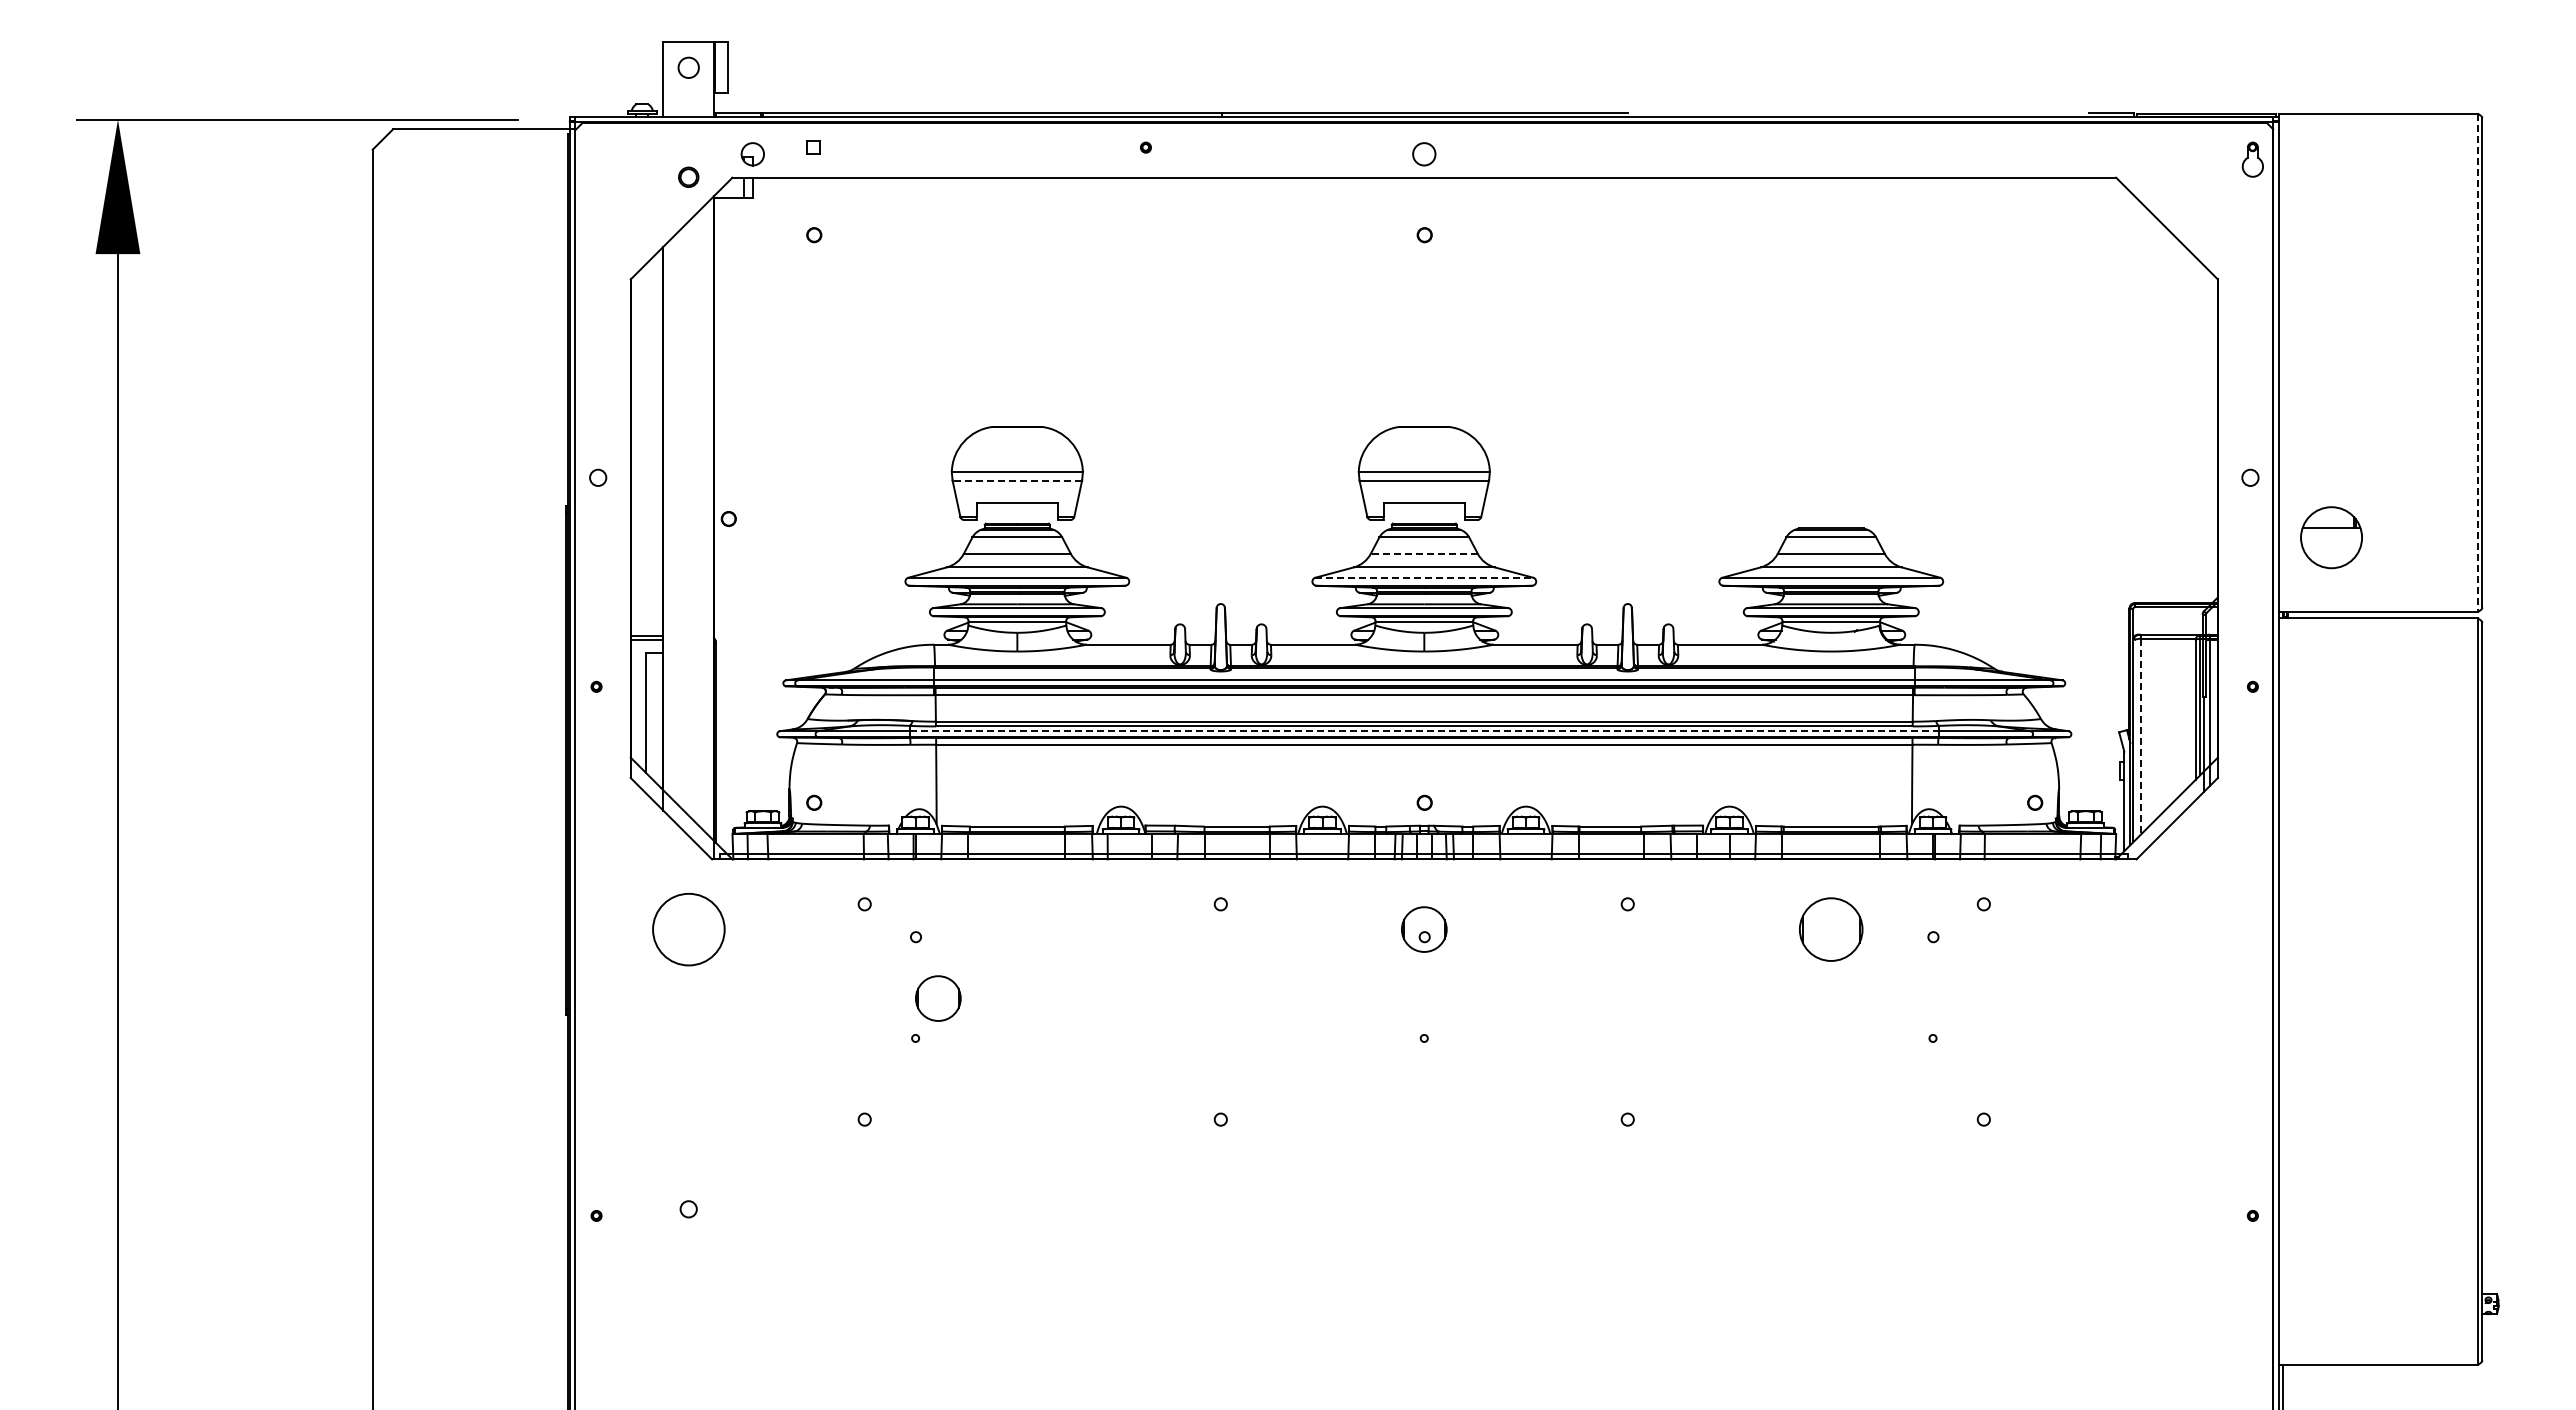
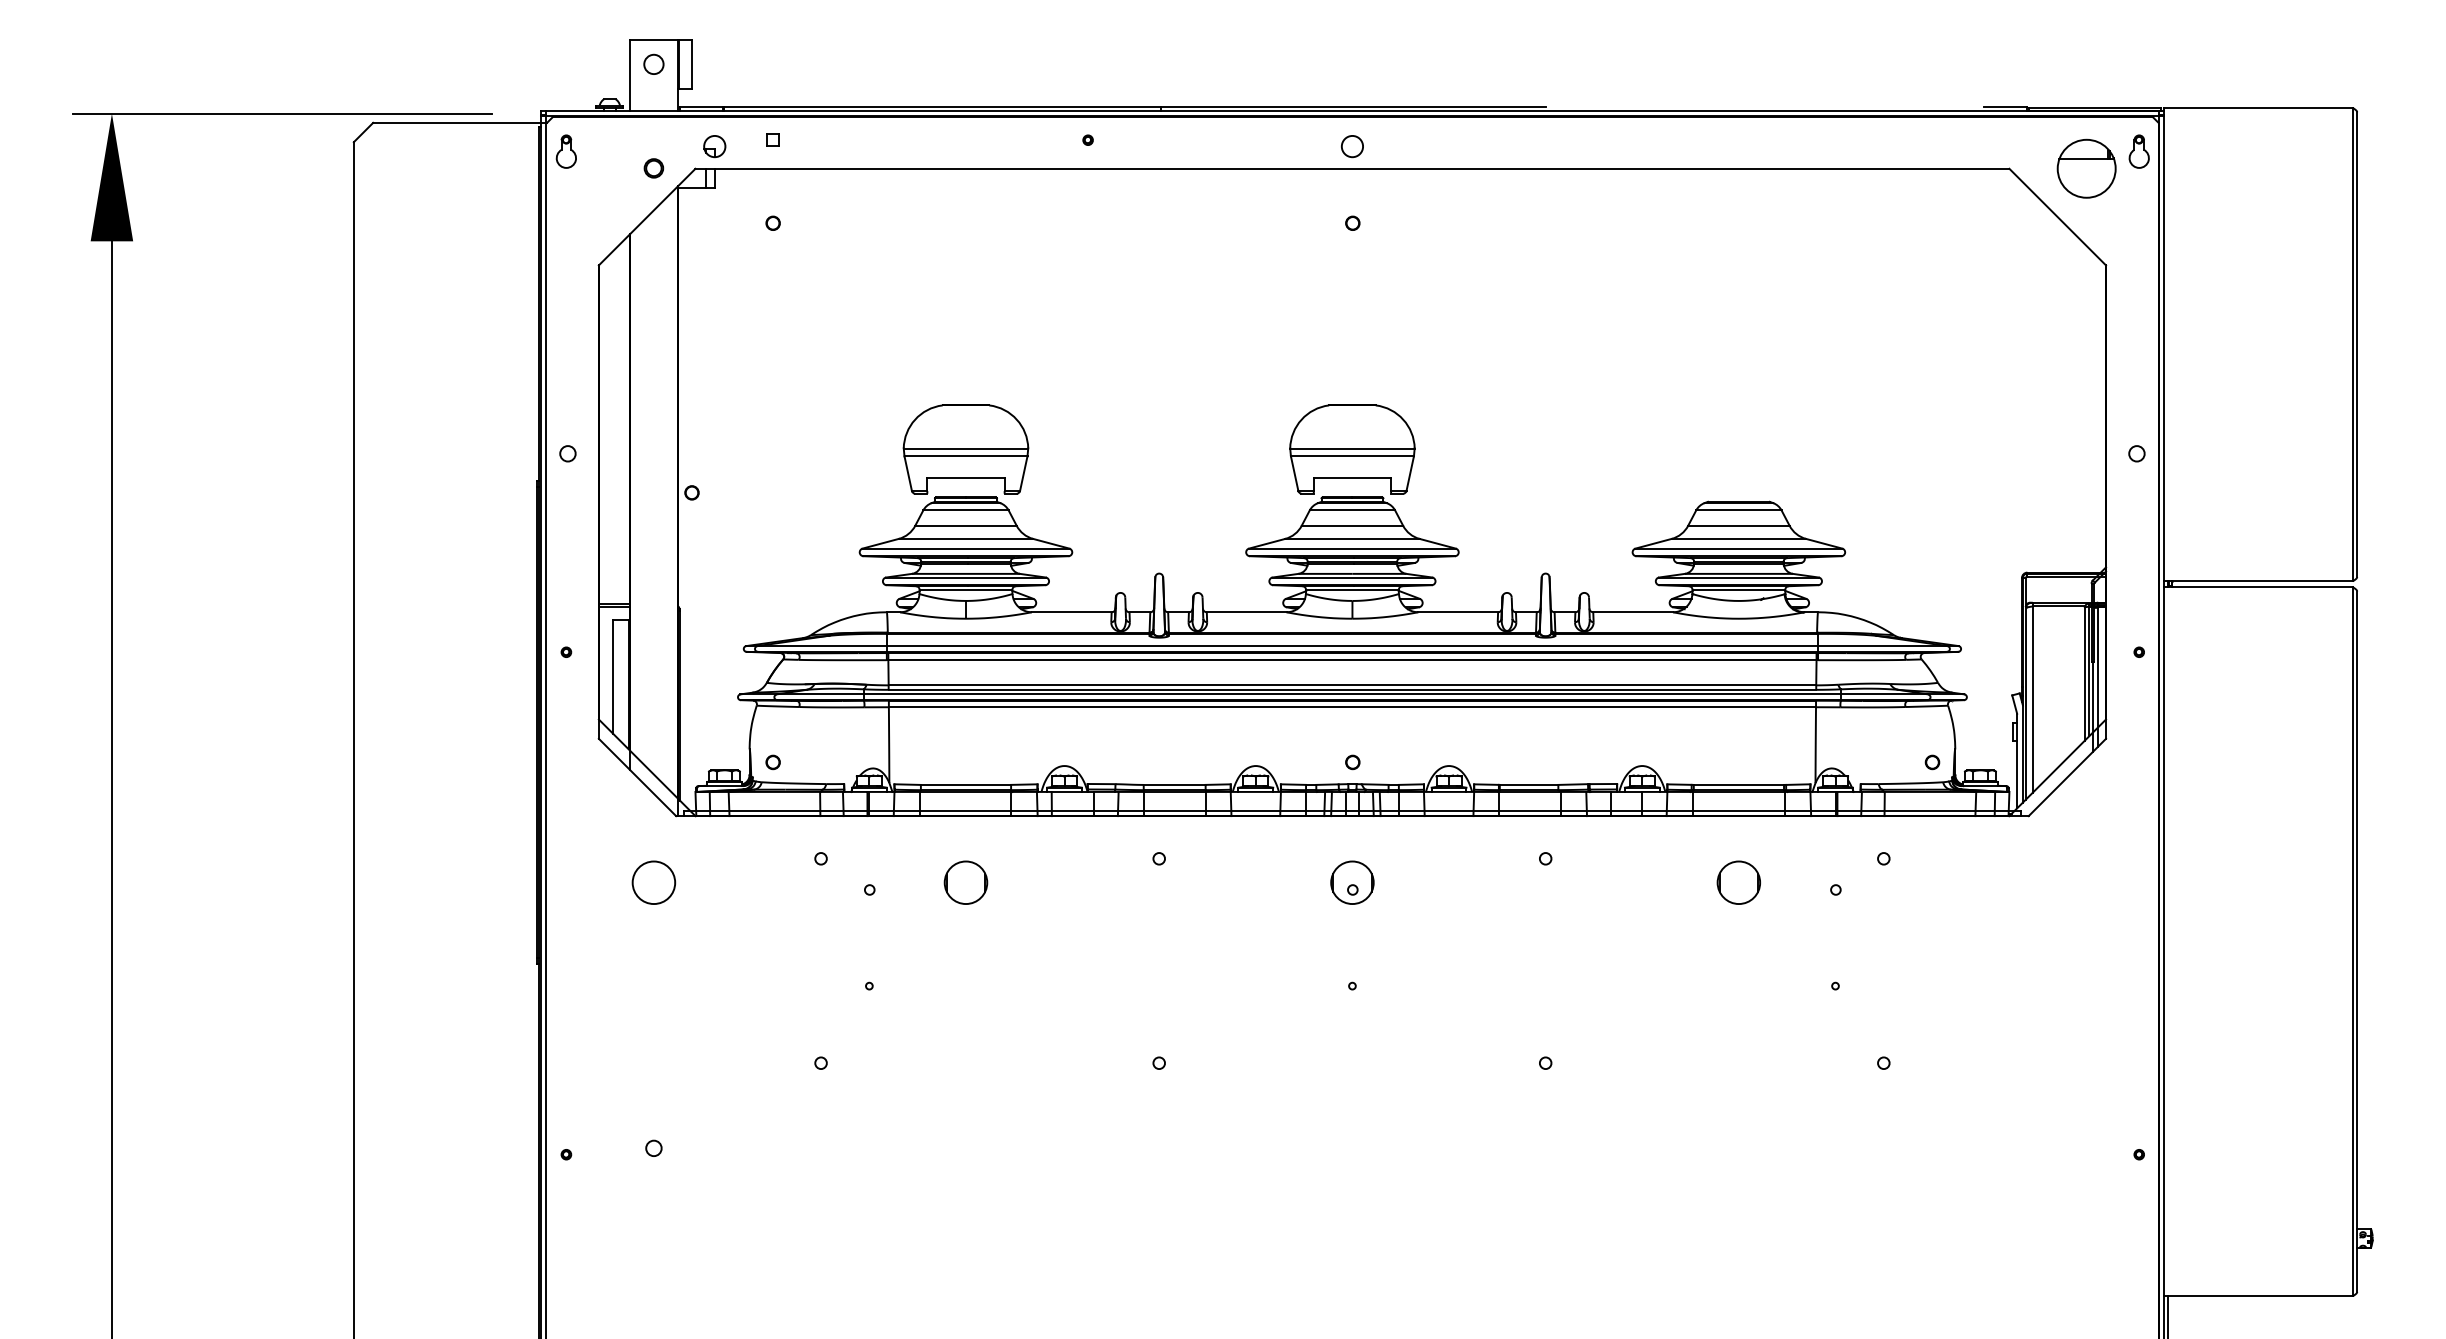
part: (596, 159) -> (566, 151), added
line: (2477, 363) -> (2352, 345), dashed -> solid
line: (1017, 480) -> (966, 456), dashed -> solid
part: (2331, 537) -> (2086, 168), moved
line: (1423, 553) -> (1351, 525), dashed -> solid
line: (1424, 577) -> (1352, 548), dashed -> solid
line: (1424, 731) -> (1352, 694), dashed -> solid
line: (2140, 737) -> (2032, 700), dashed -> solid
circle: (688, 929) -> (653, 882), size x0.62
circle: (1831, 929) -> (1739, 882), size x0.71
circle: (938, 998) -> (966, 882), moved

